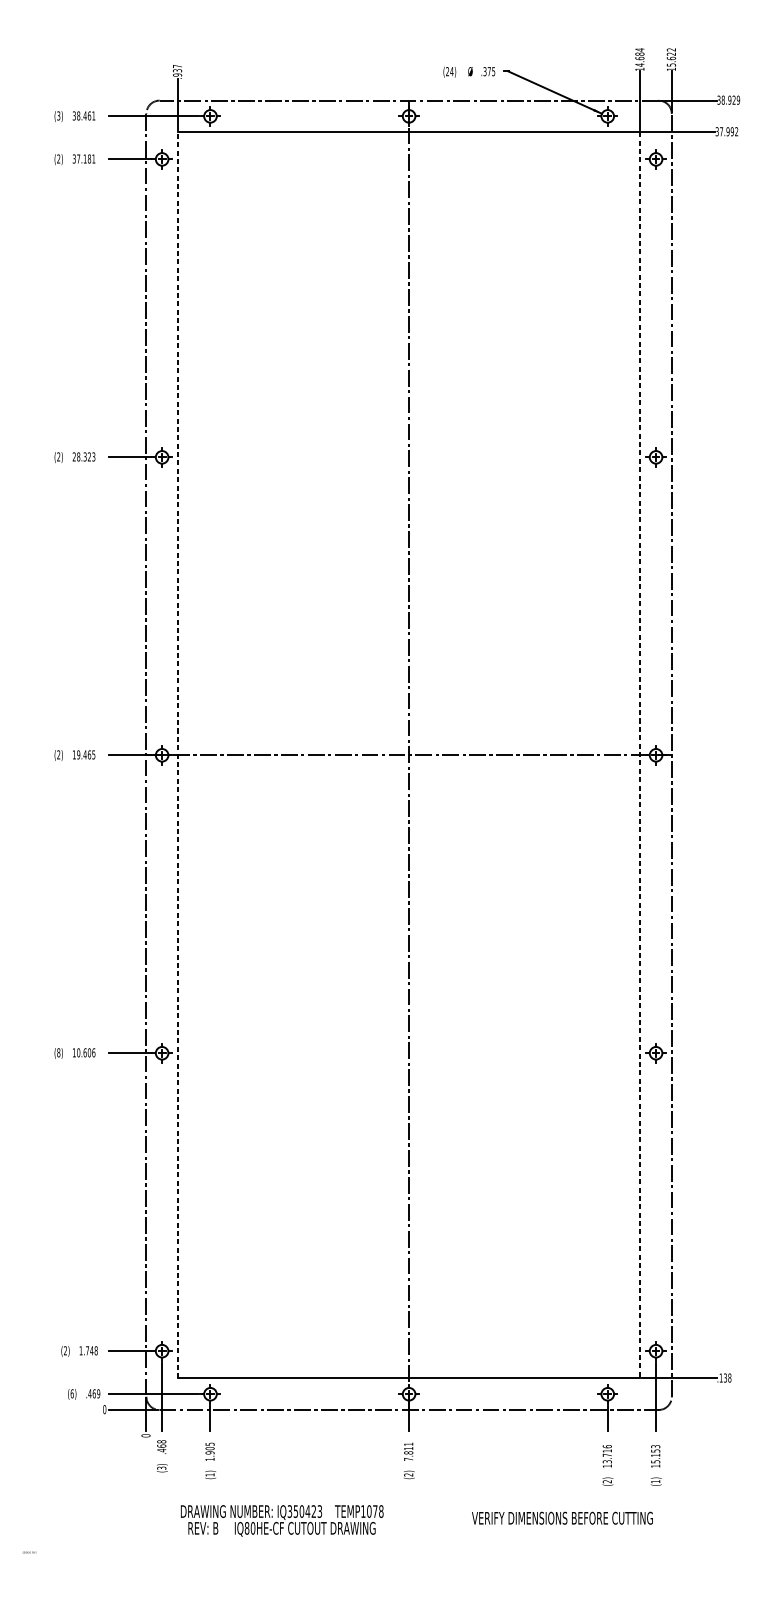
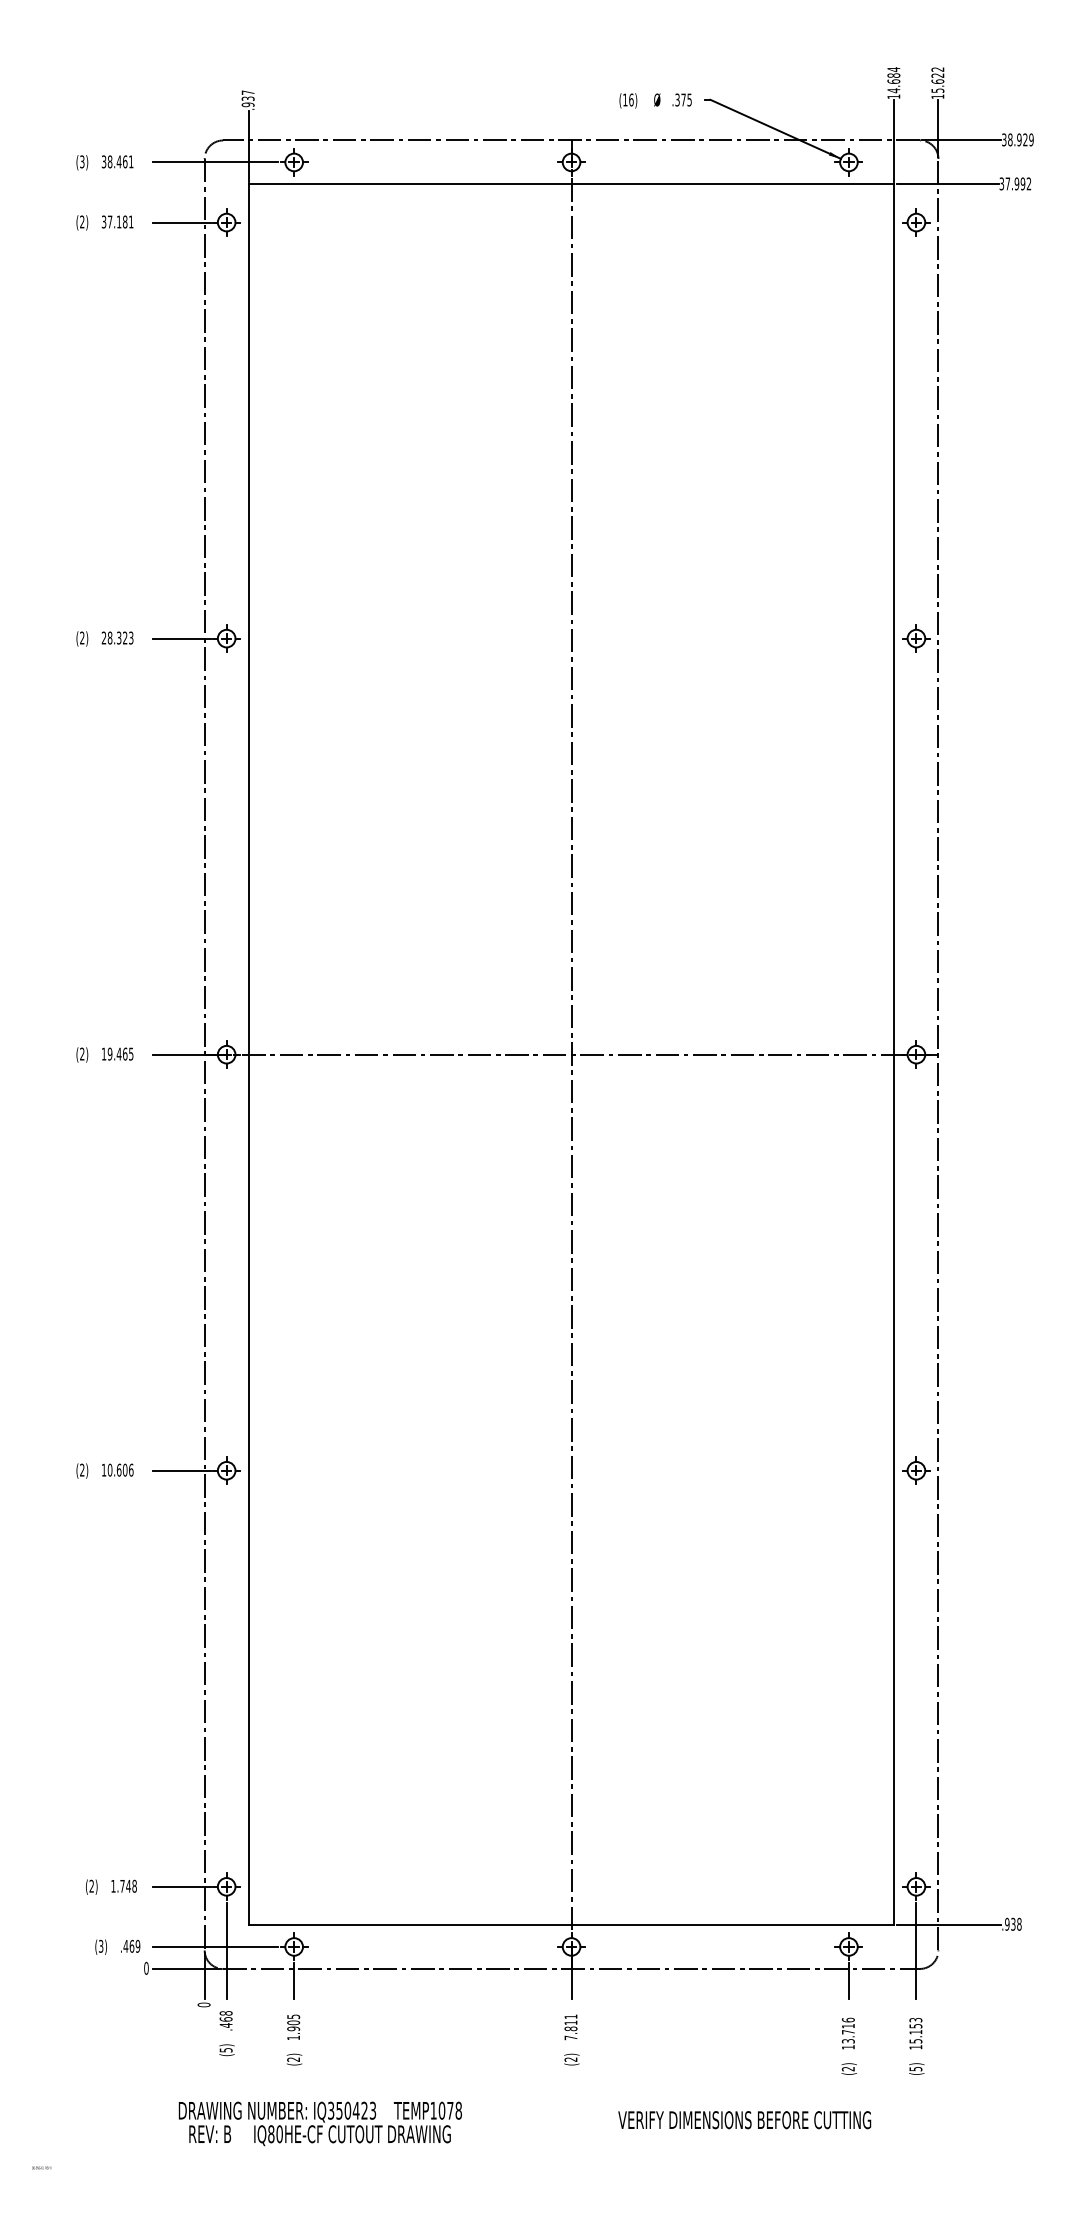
text: (449, 71) -> (628, 99), (24) -> (16)
line: (177, 755) -> (248, 1054), dashed -> solid
line: (640, 755) -> (894, 1055), dashed -> solid
text: (58, 1052) -> (82, 1469), (8) -> (2)
text: (721, 1377) -> (1007, 1923), .138 -> .938
text: (71, 1393) -> (100, 1945), (6) -> (3)
text: (161, 1468) -> (225, 2050), (3) -> (5)
text: (209, 1474) -> (293, 2059), (1) -> (2)
text: (655, 1482) -> (915, 2069), (1) -> (5)
text: (562, 1518) -> (744, 2120), moved
text: (281, 1520) -> (319, 2123), moved

